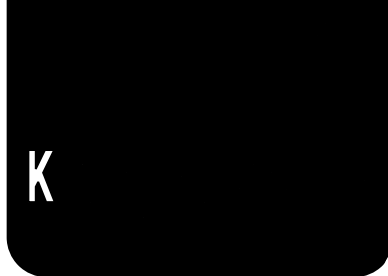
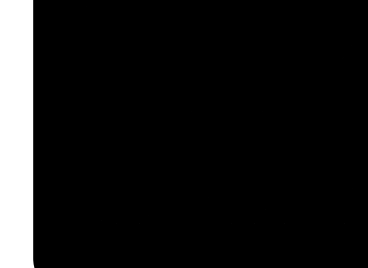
fill: (41, 176) -> (68, 197), added

